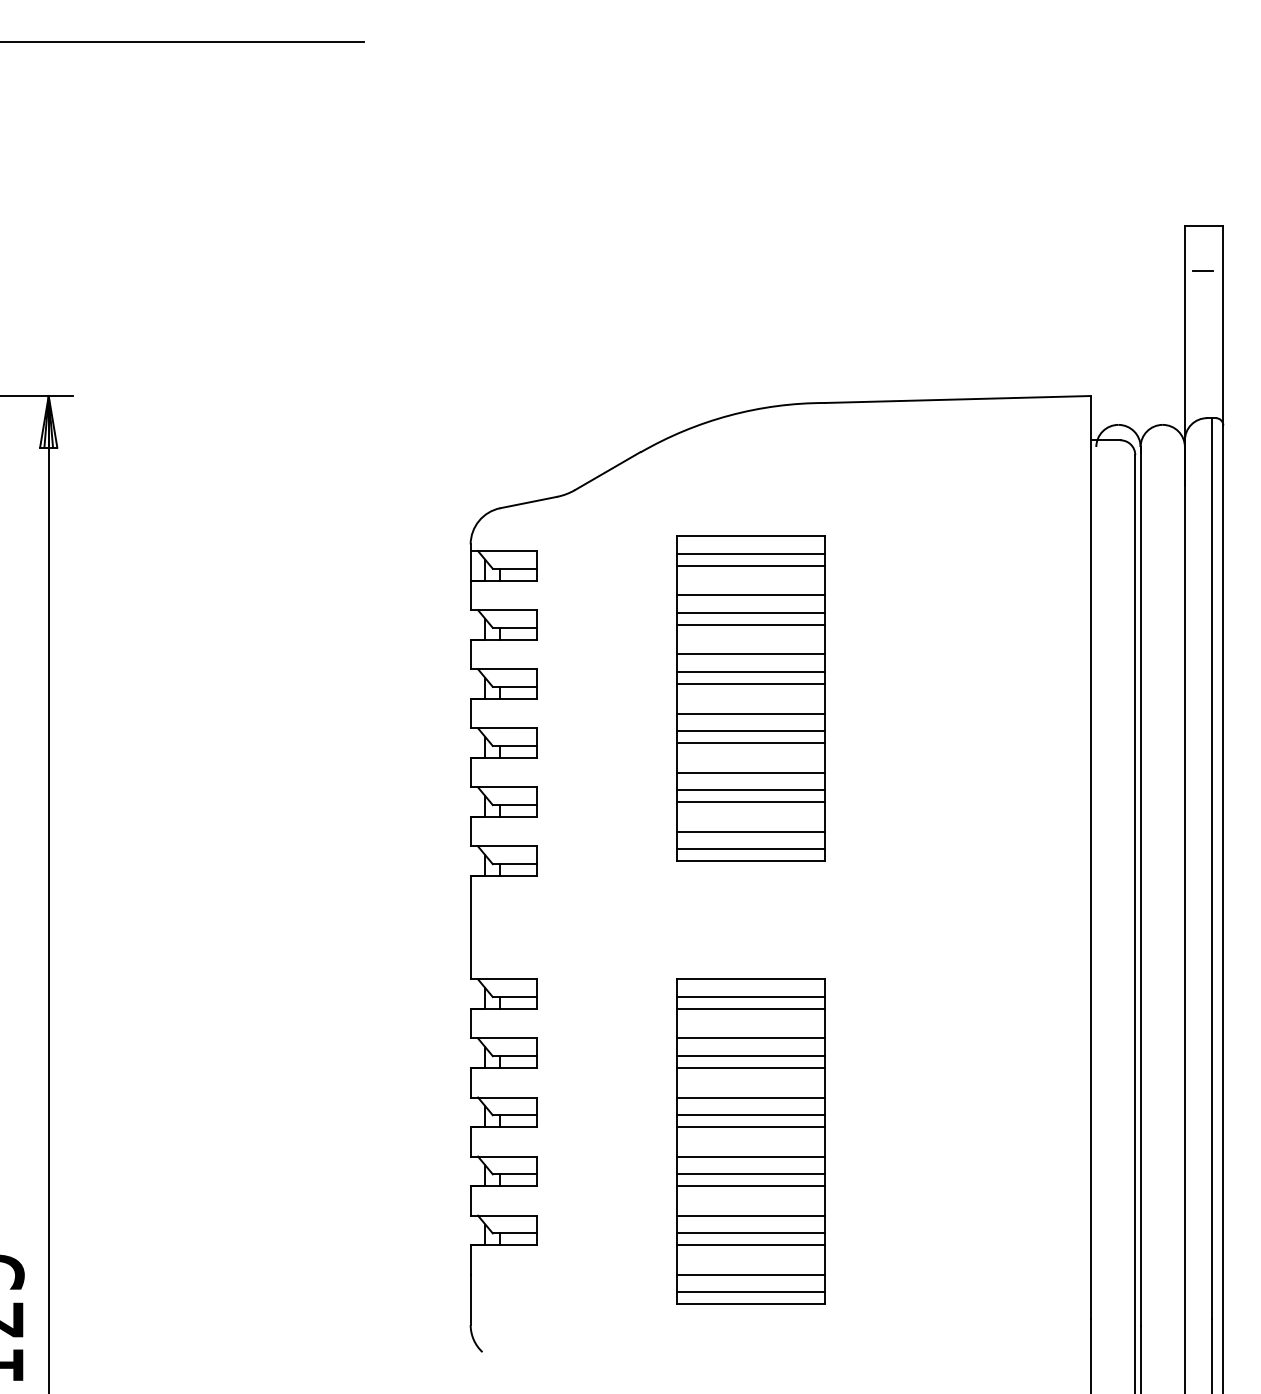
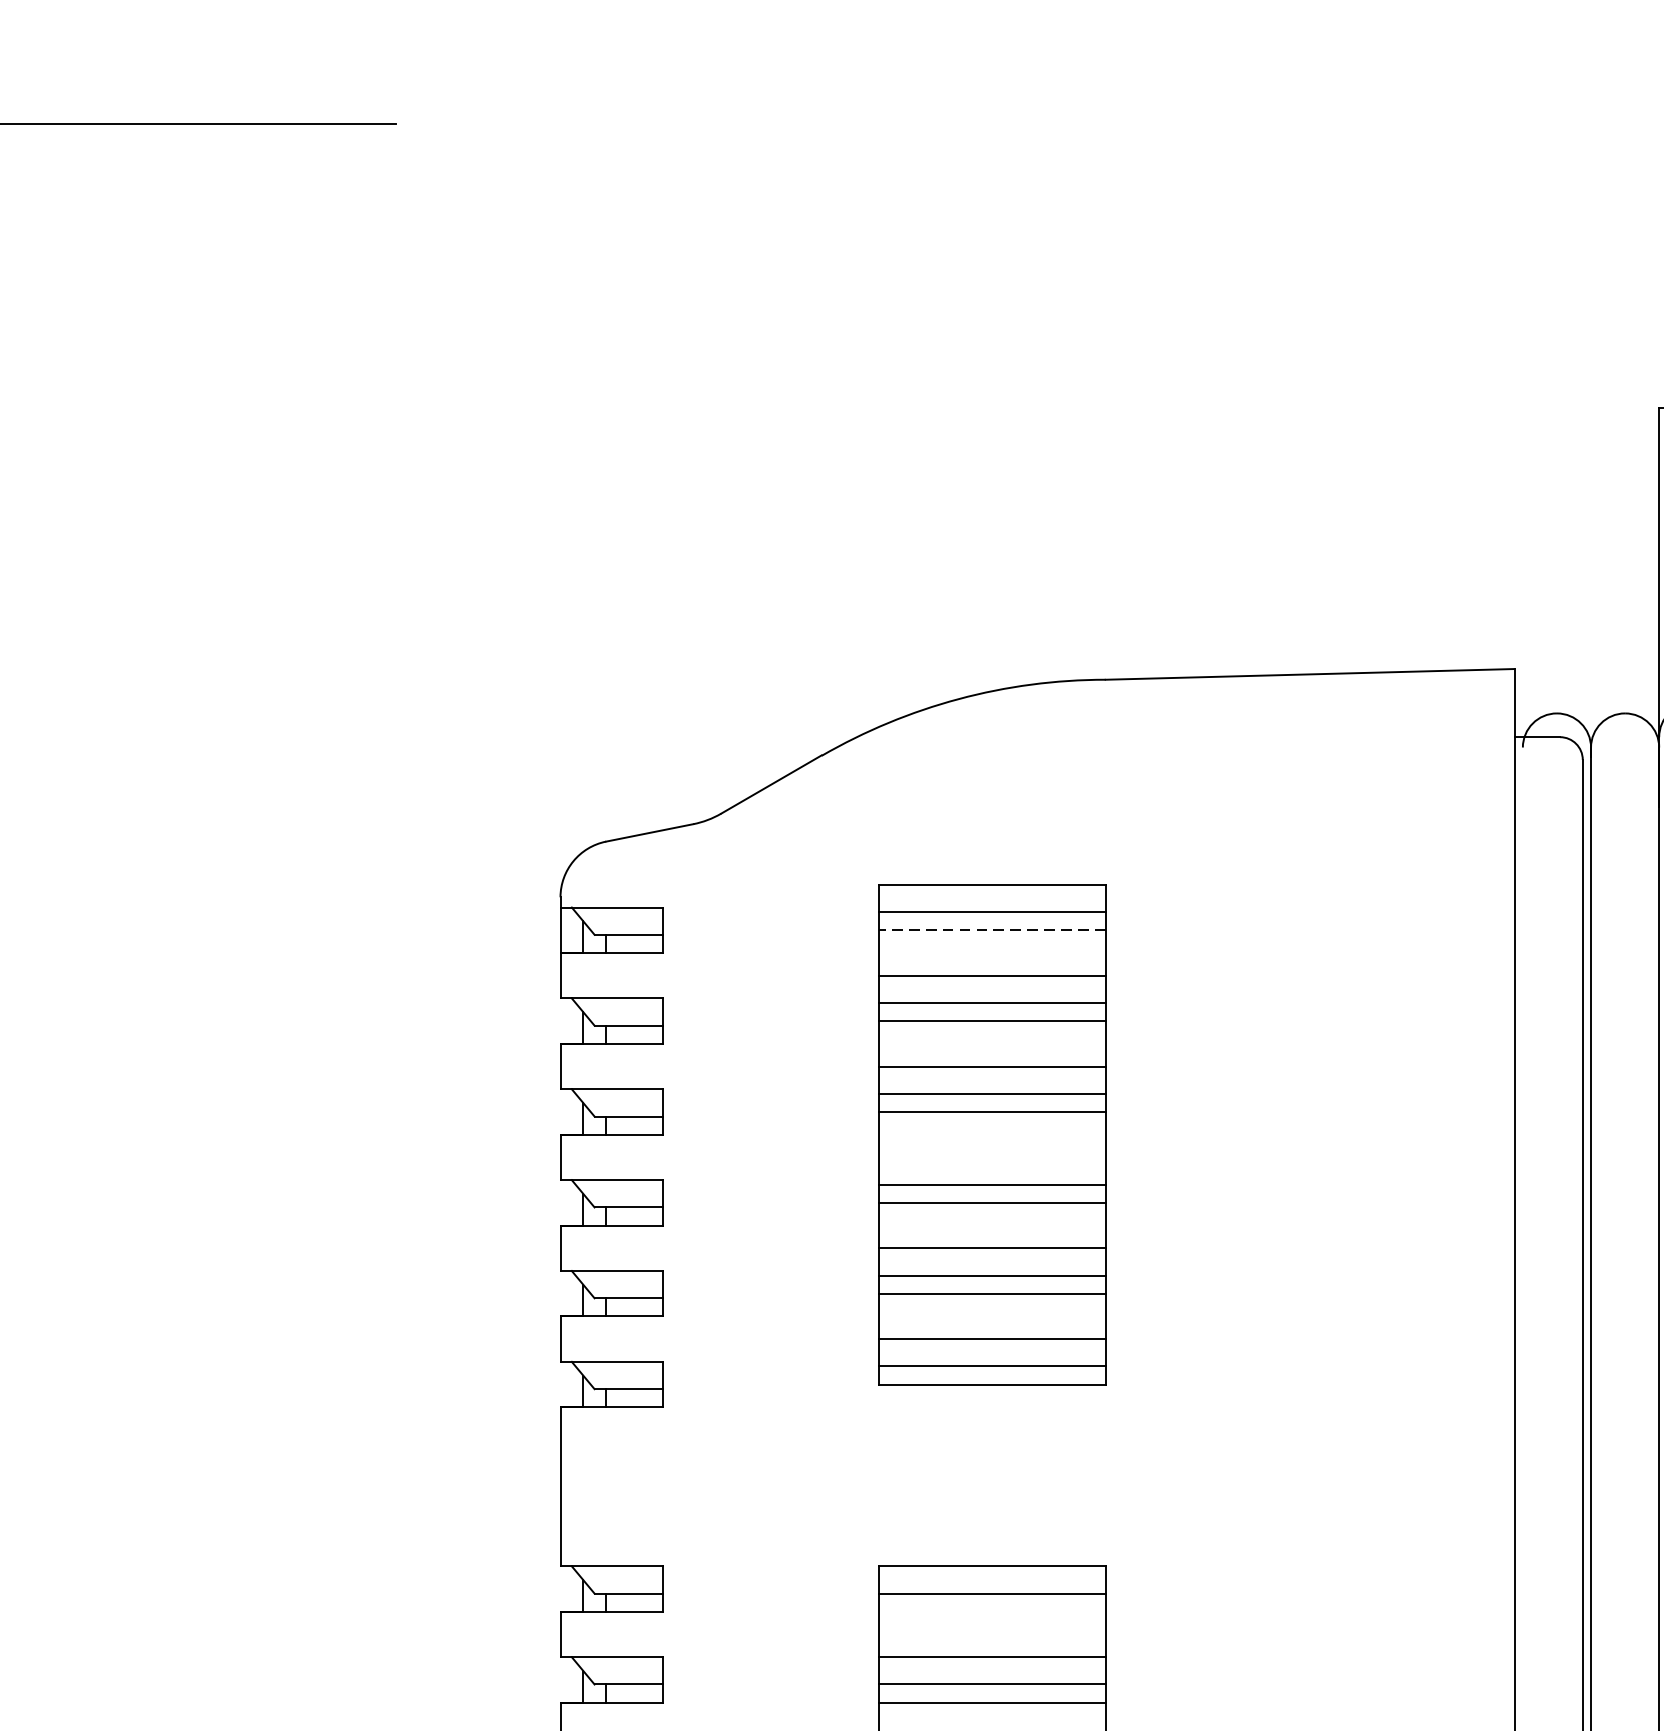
line: (751, 565) -> (992, 929), solid -> dashed
line: (751, 713) -> (992, 1157), removed
line: (751, 1008) -> (992, 1611), removed

